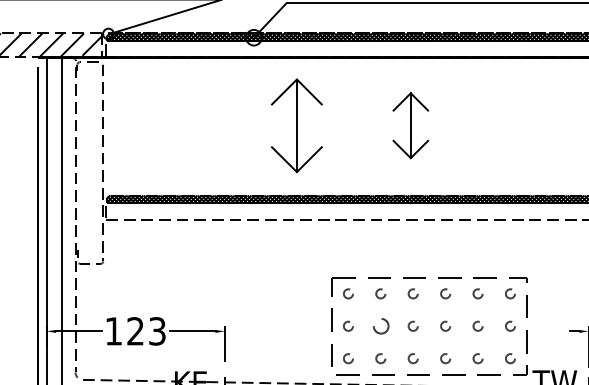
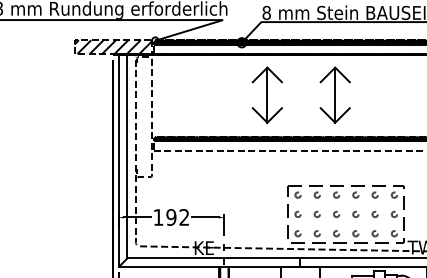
part: (409, 124) -> (334, 94), size x1.43
circle: (379, 326) -> (316, 214), size x0.62
text: (145, 331) -> (177, 217), 123 -> 192

